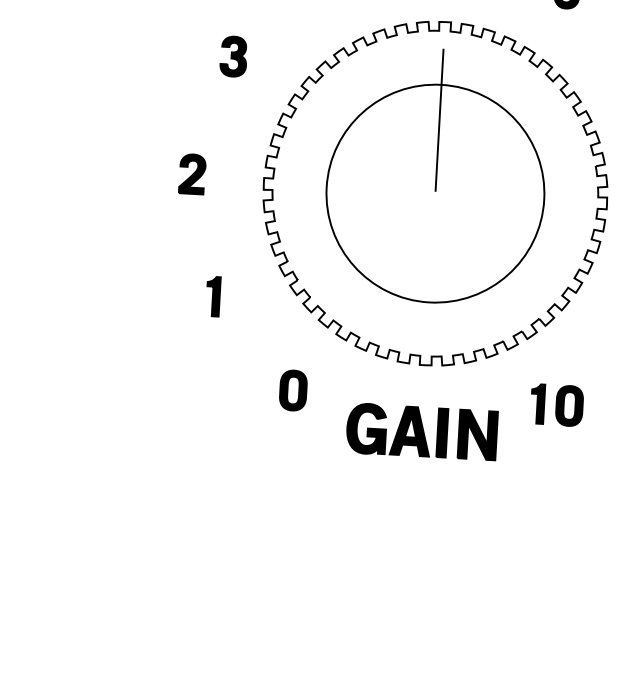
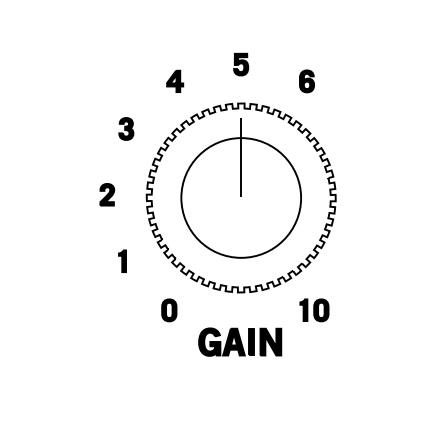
part: (422, 430) -> (240, 341), moved

